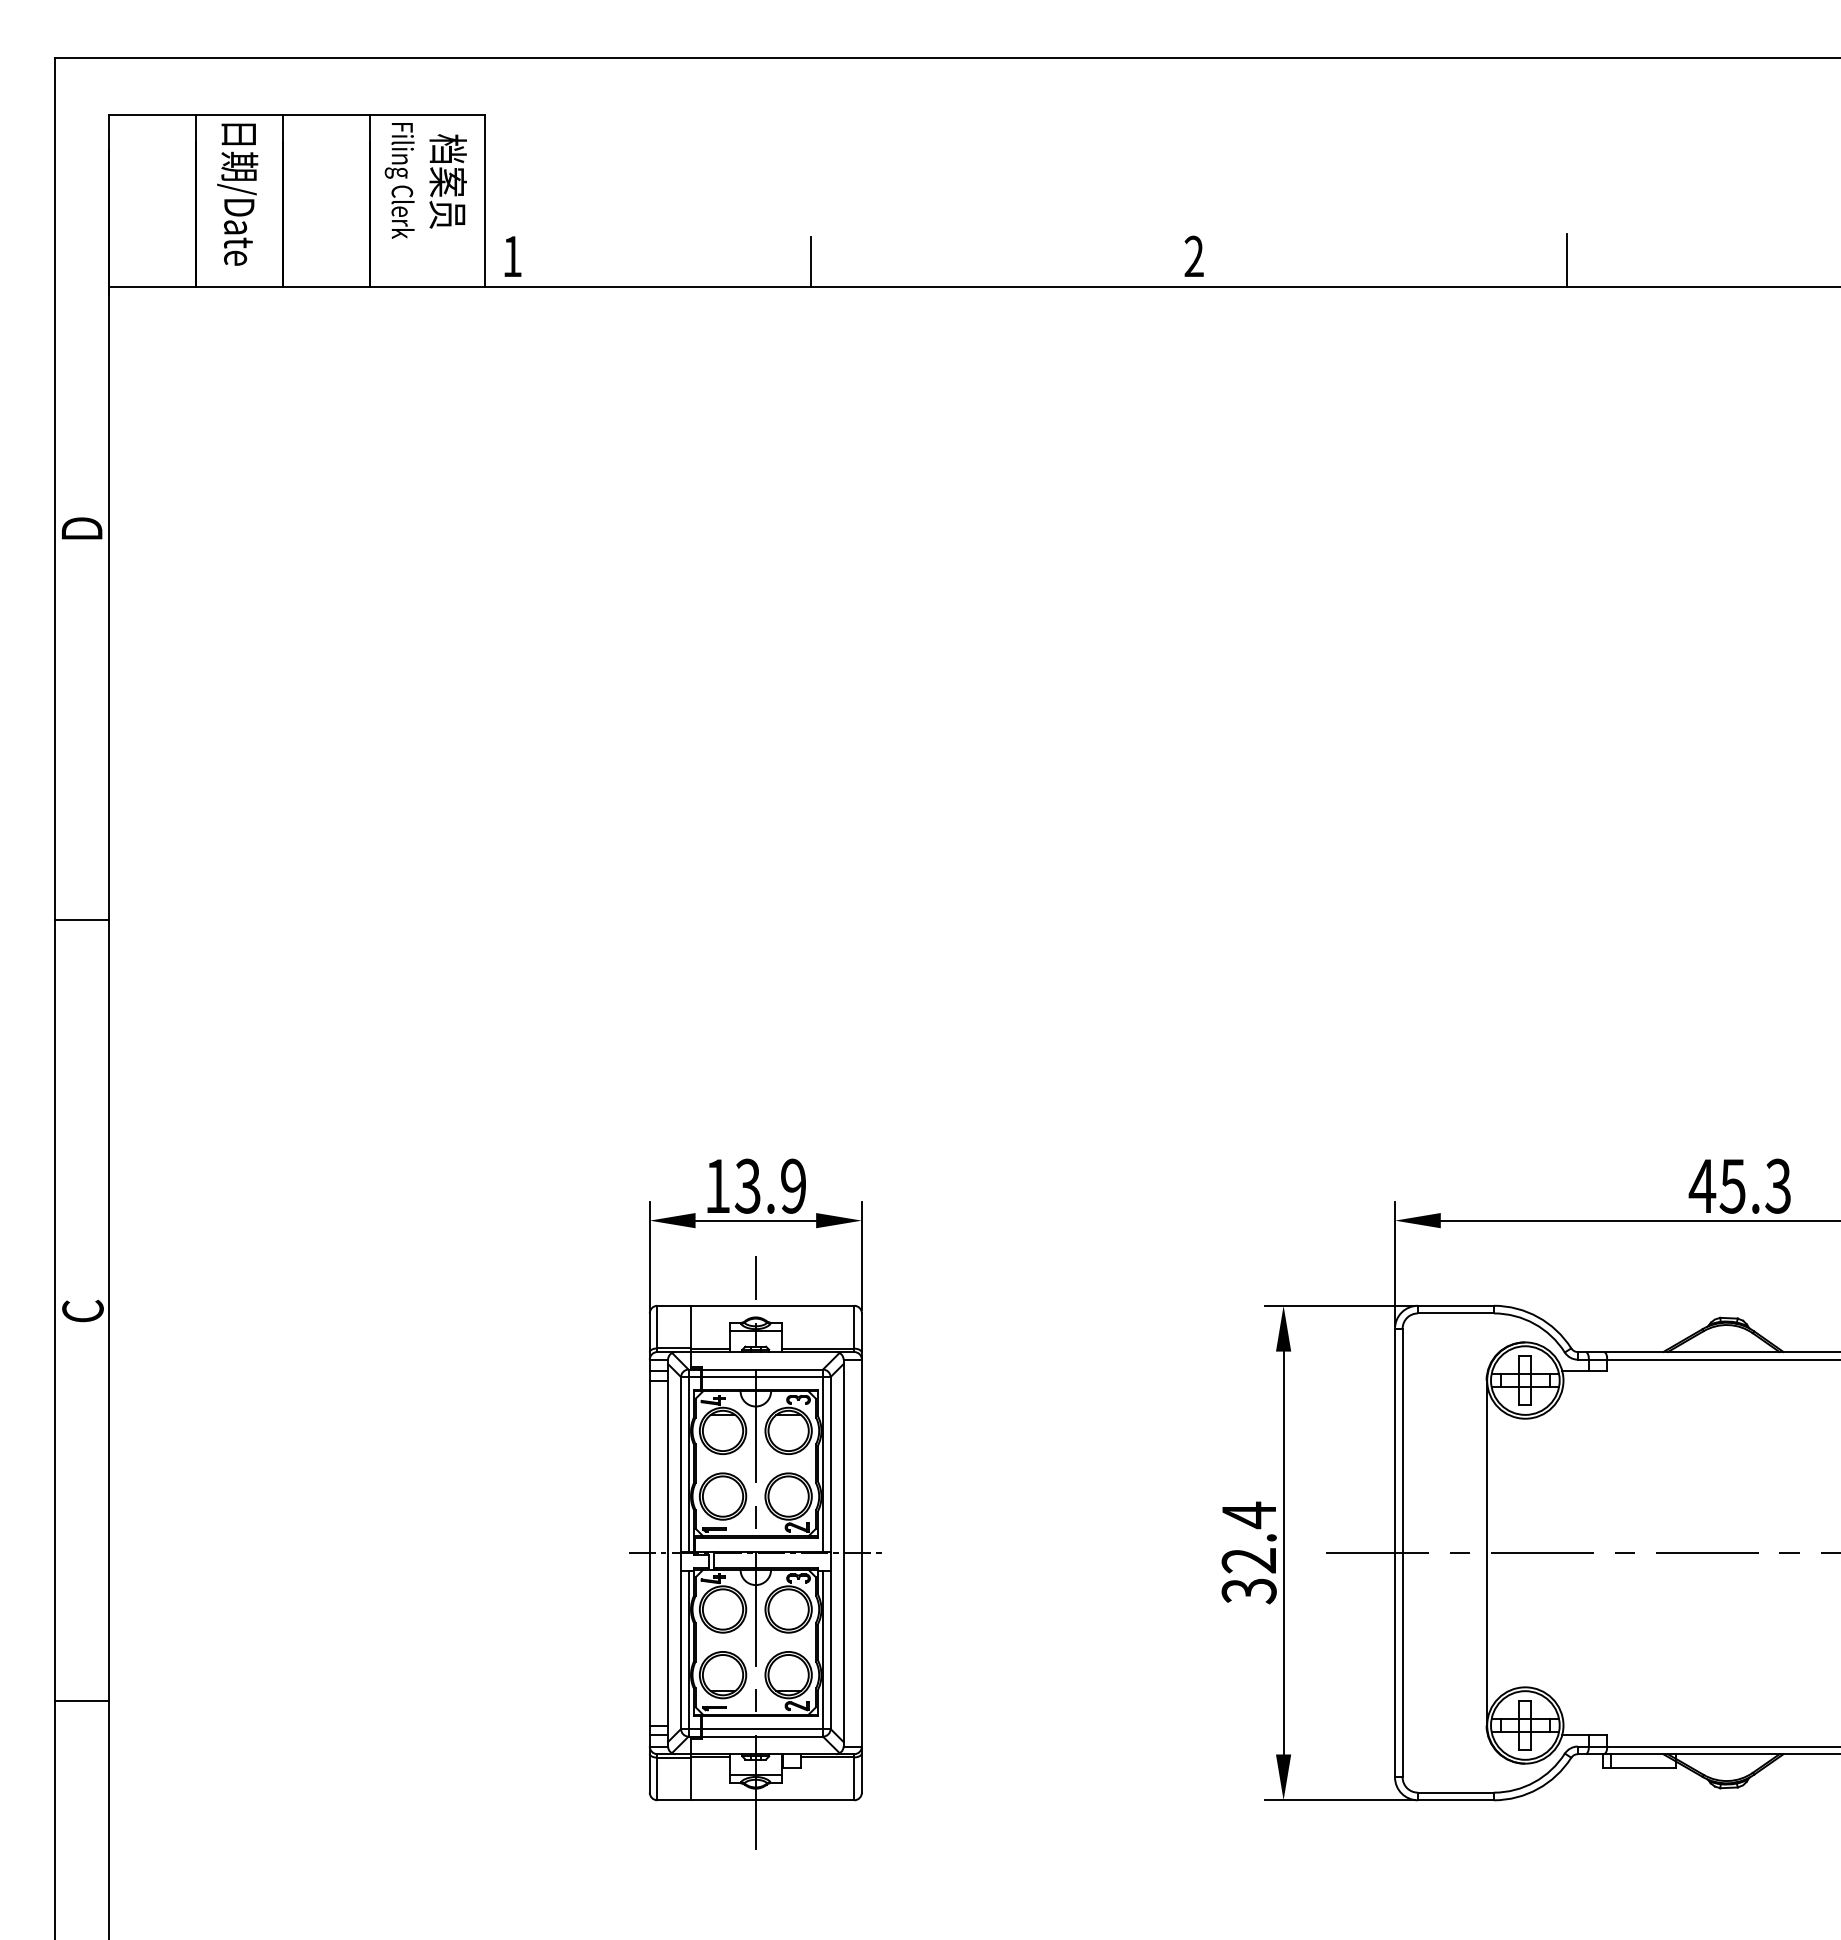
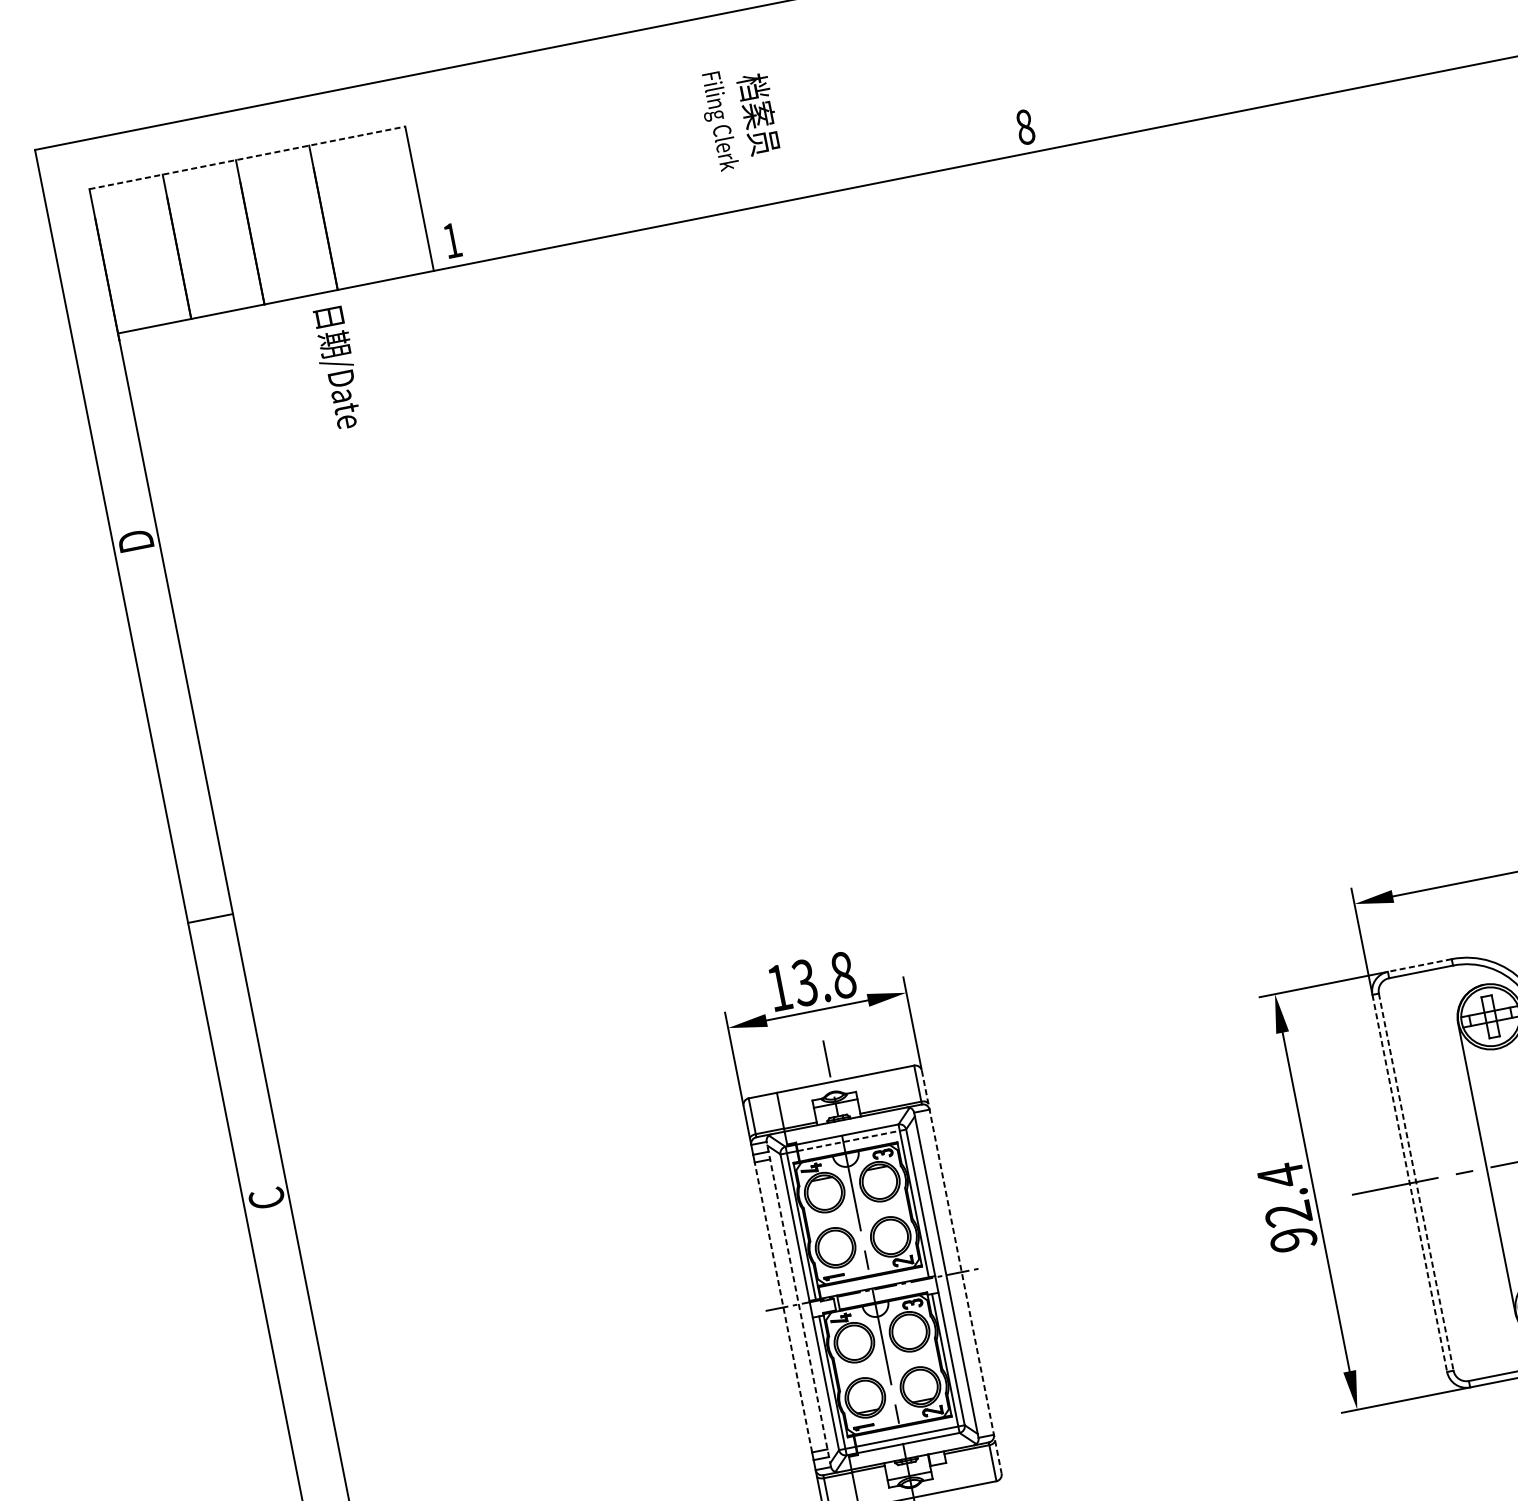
line: (296, 115) -> (247, 158), solid -> dashed
text: (425, 180) -> (739, 117), moved
text: (237, 194) -> (337, 368), moved
text: (1193, 256) -> (1024, 127), 2 -> 8
line: (1567, 260) -> (1339, 68), removed
line: (811, 262) -> (704, 195), removed
line: (81, 919) -> (210, 918), moved
text: (793, 1185) -> (843, 974), 13.9 -> 13.8
line: (1455, 1305) -> (1419, 965), solid -> dashed
line: (766, 1377) -> (852, 1140), solid -> dashed
line: (649, 1552) -> (783, 1307), solid -> dashed
line: (668, 1552) -> (799, 1303), solid -> dashed
line: (861, 1553) -> (961, 1272), solid -> dashed
line: (1395, 1553) -> (1410, 1183), solid -> dashed
line: (1402, 1553) -> (1416, 1182), solid -> dashed
text: (1248, 1591) -> (1293, 1240), 32.4 -> 92.4

